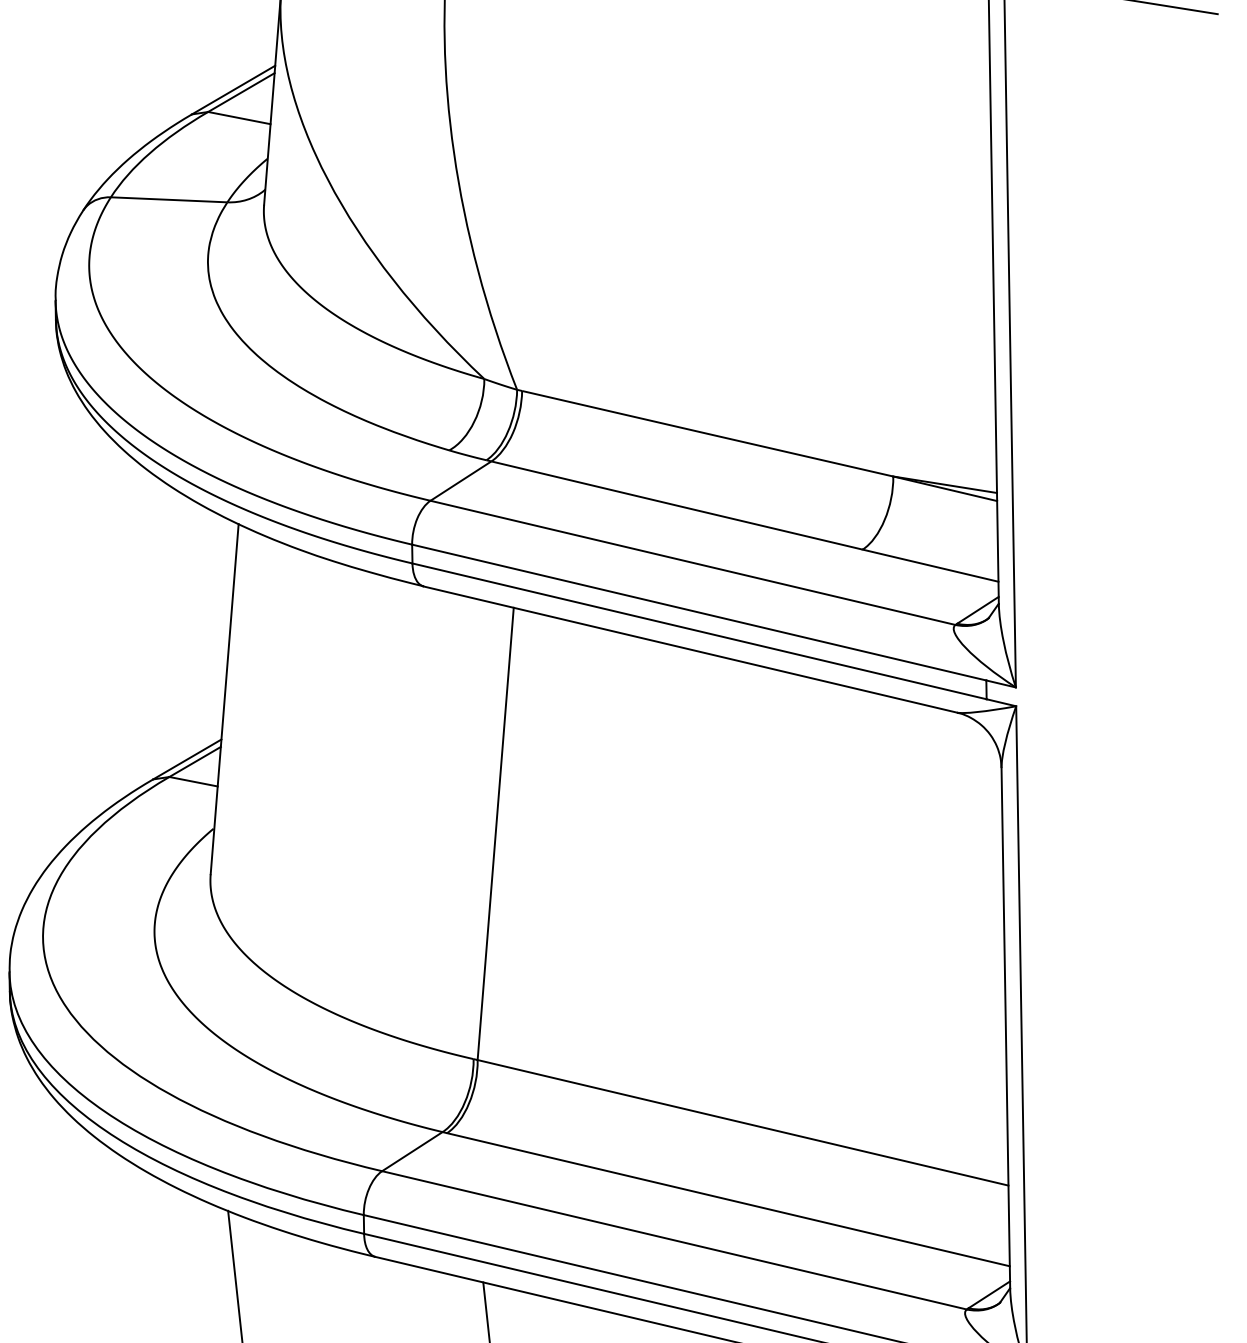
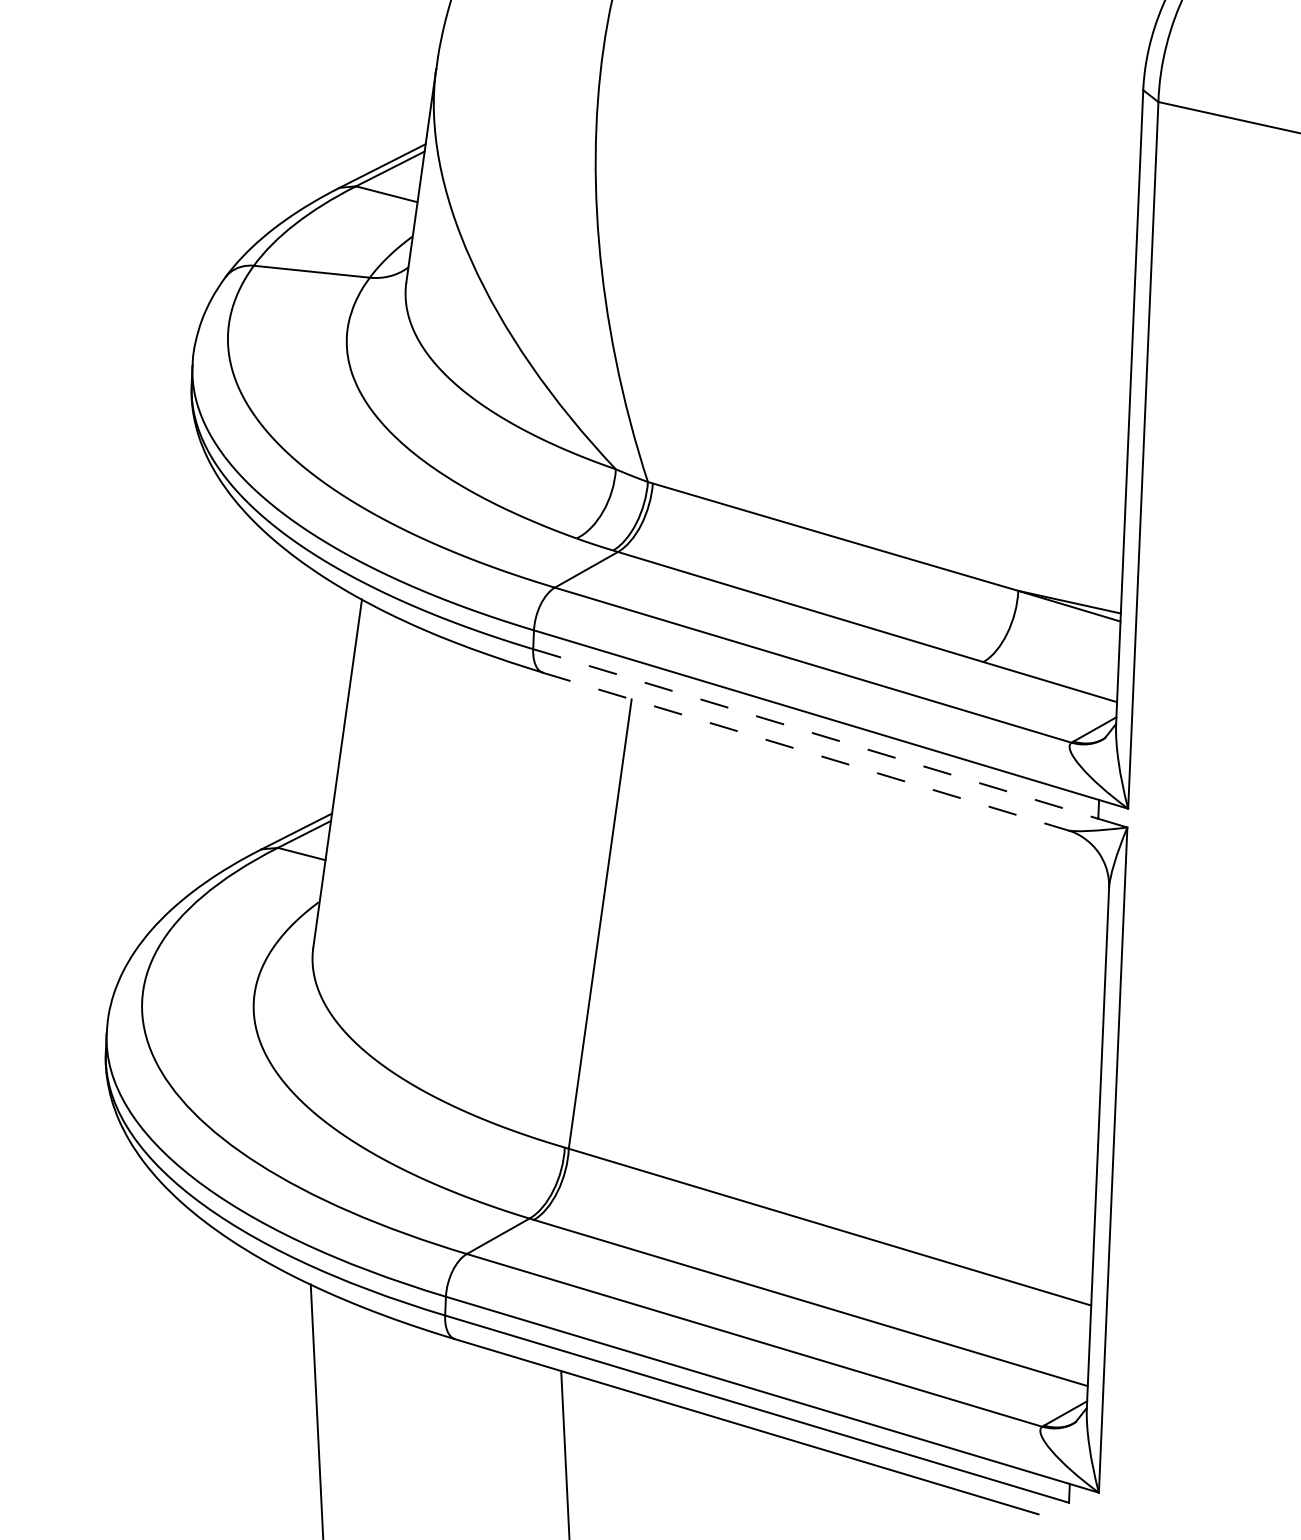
line: (699, 630) -> (815, 733), solid -> dashed
line: (690, 649) -> (805, 751), solid -> dashed

